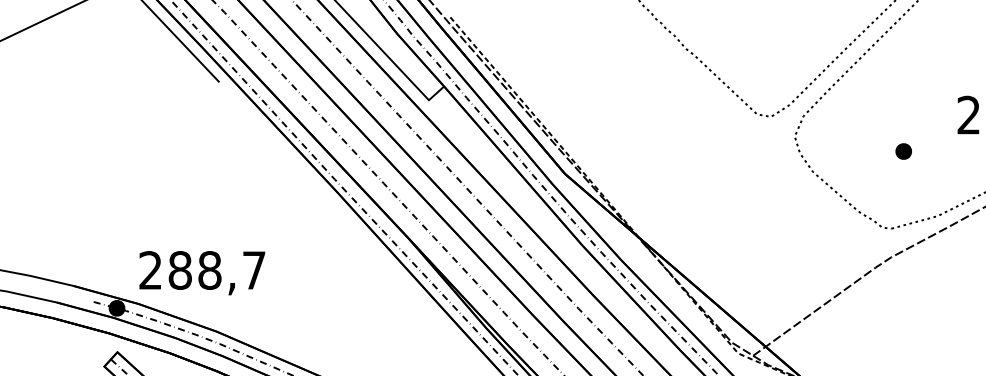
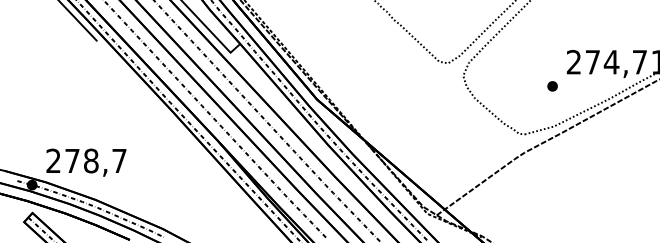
part: (903, 151) -> (552, 86), moved
text: (180, 269) -> (72, 160), 288,7 -> 278,7

